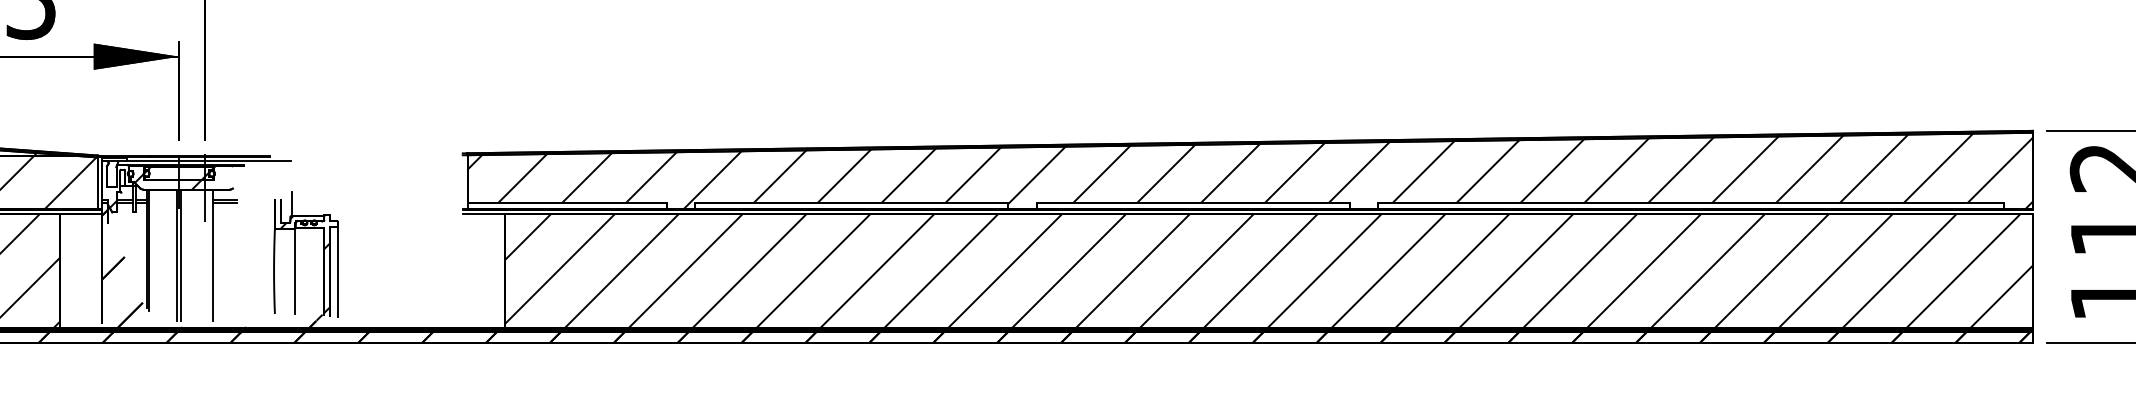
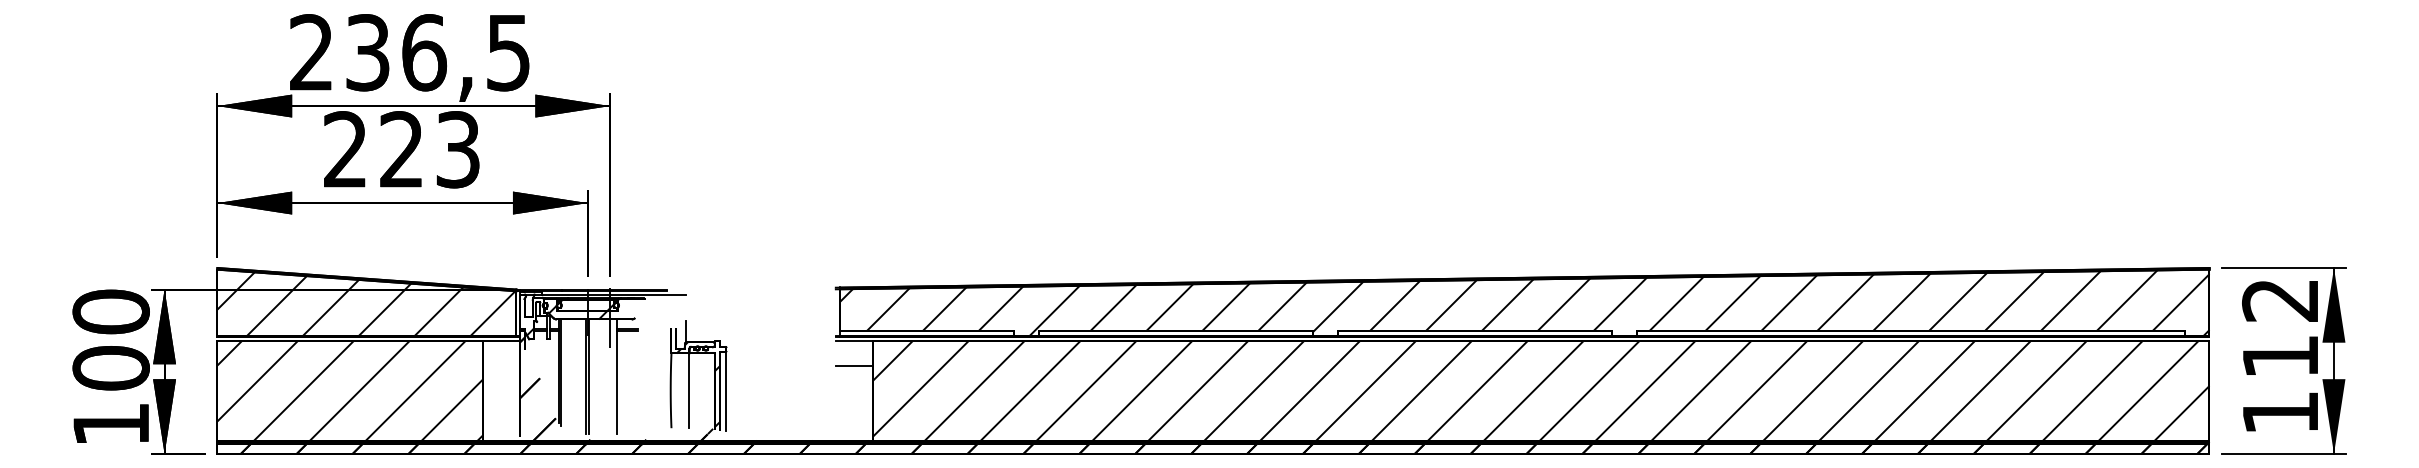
line: (484, 242) -> (854, 365), added

